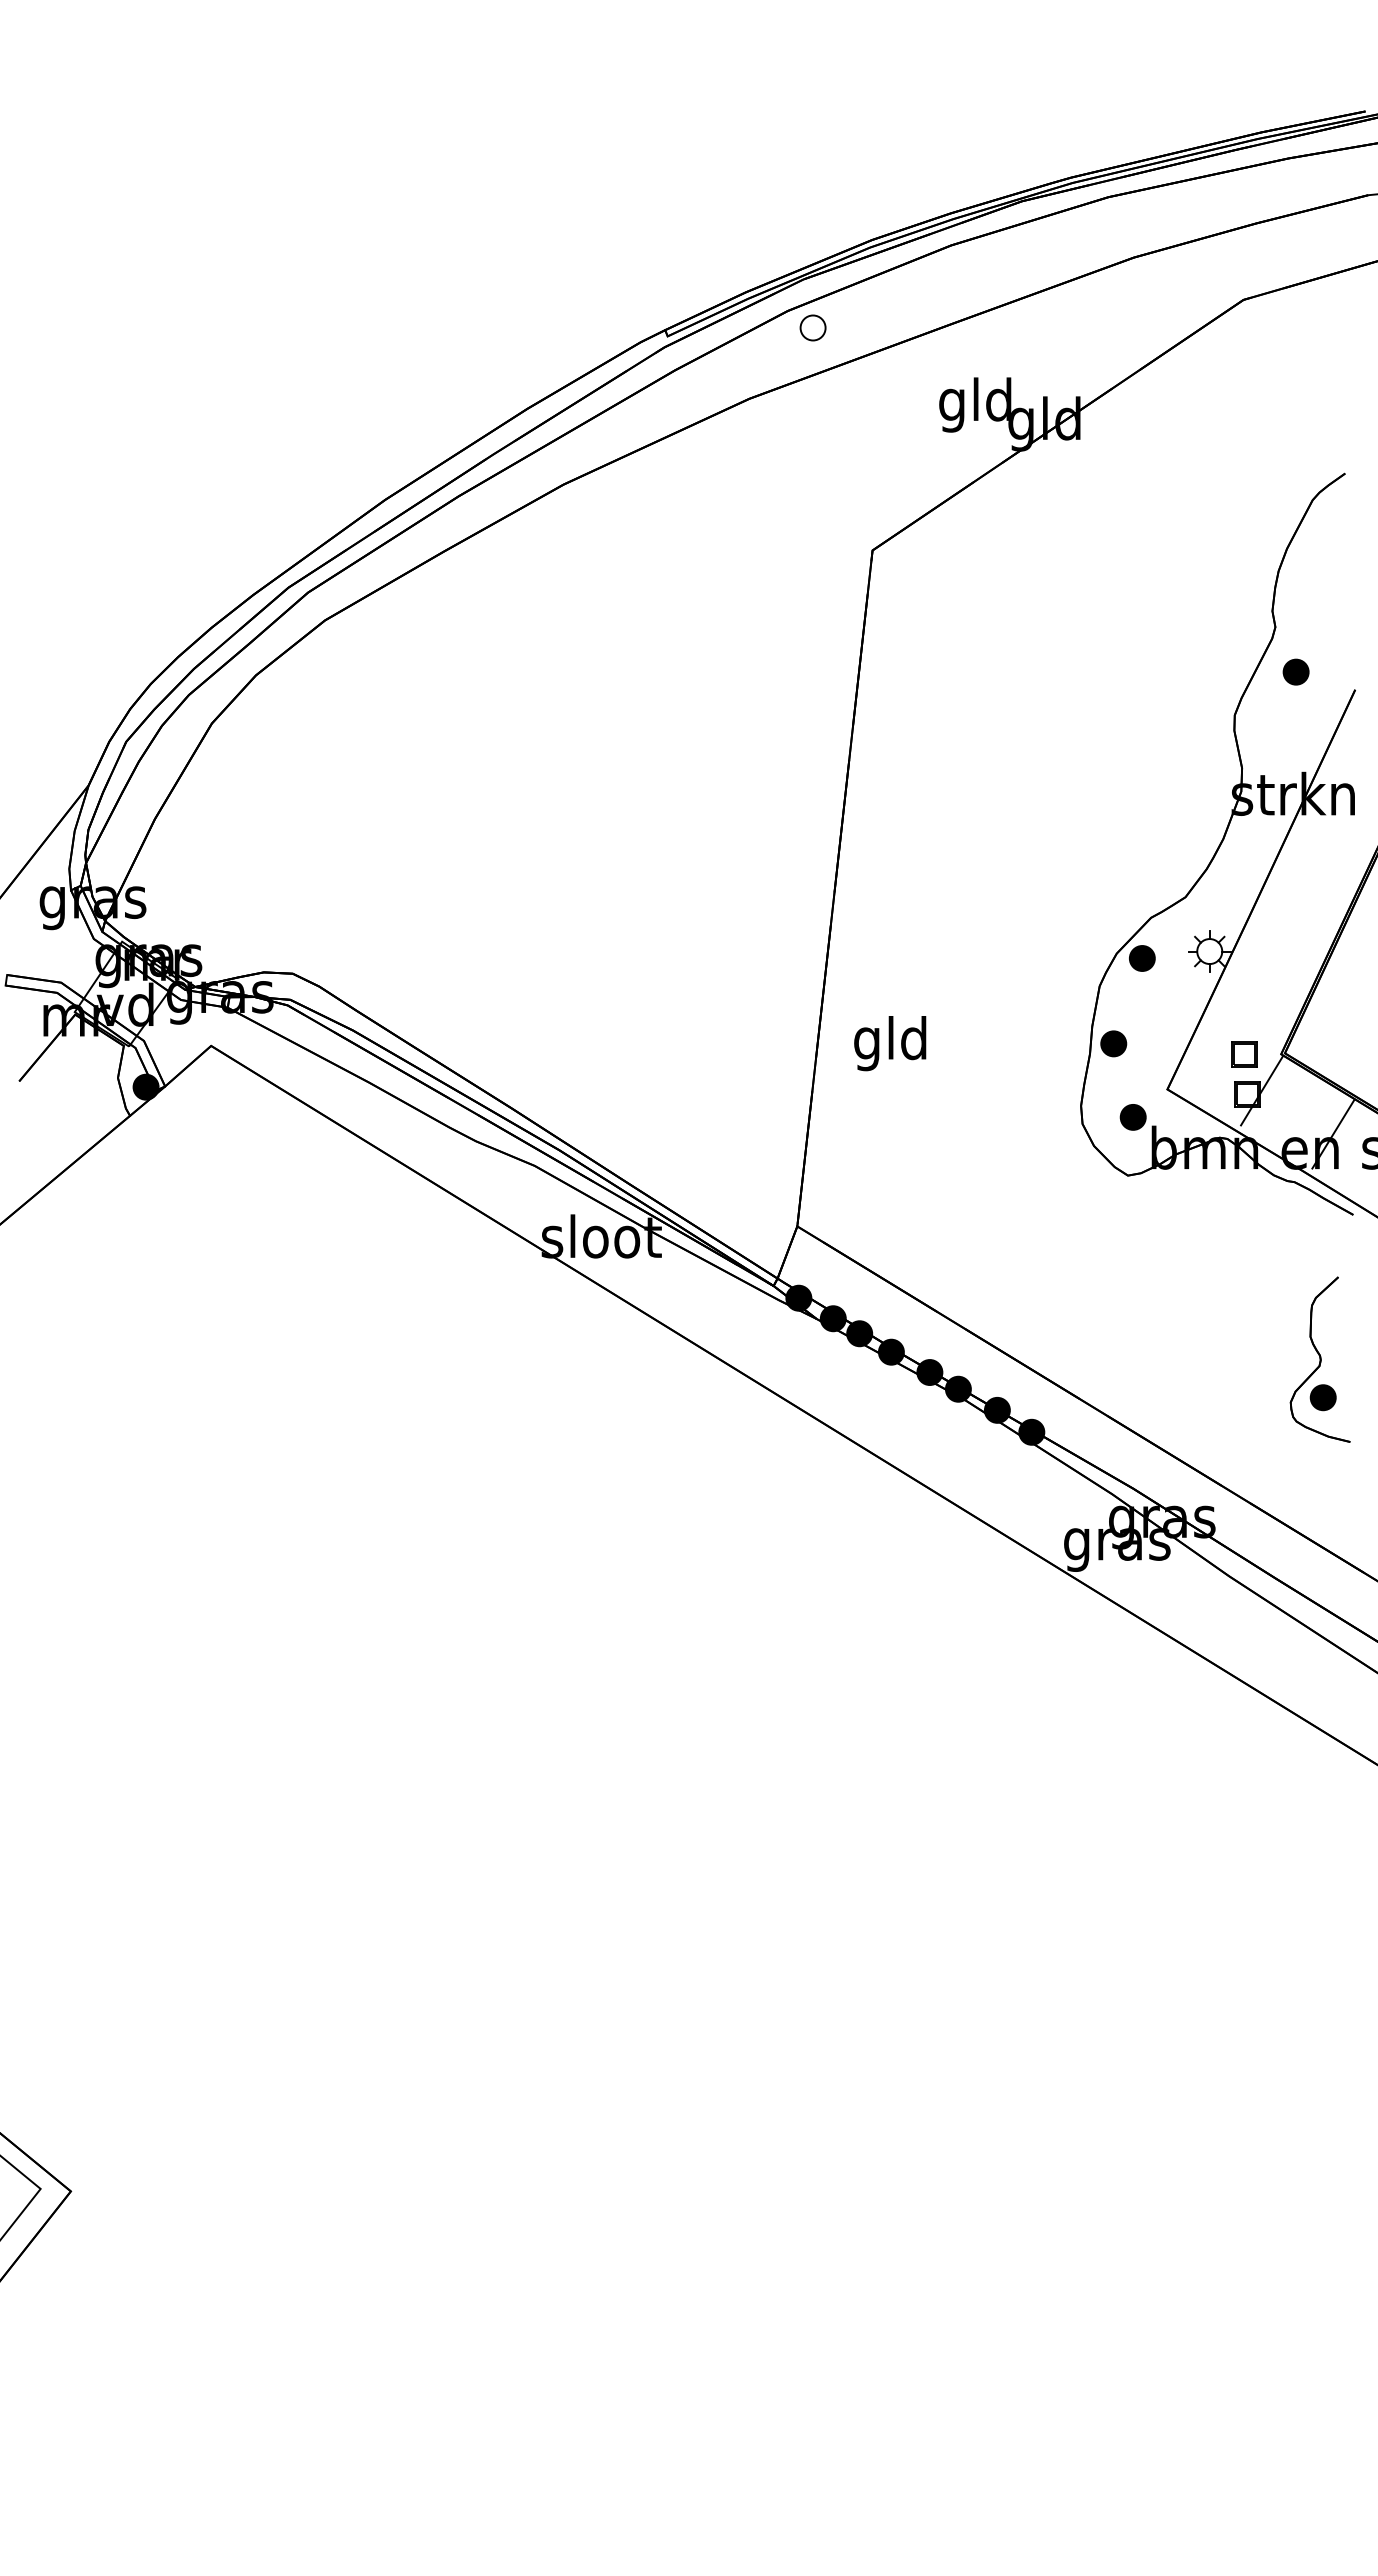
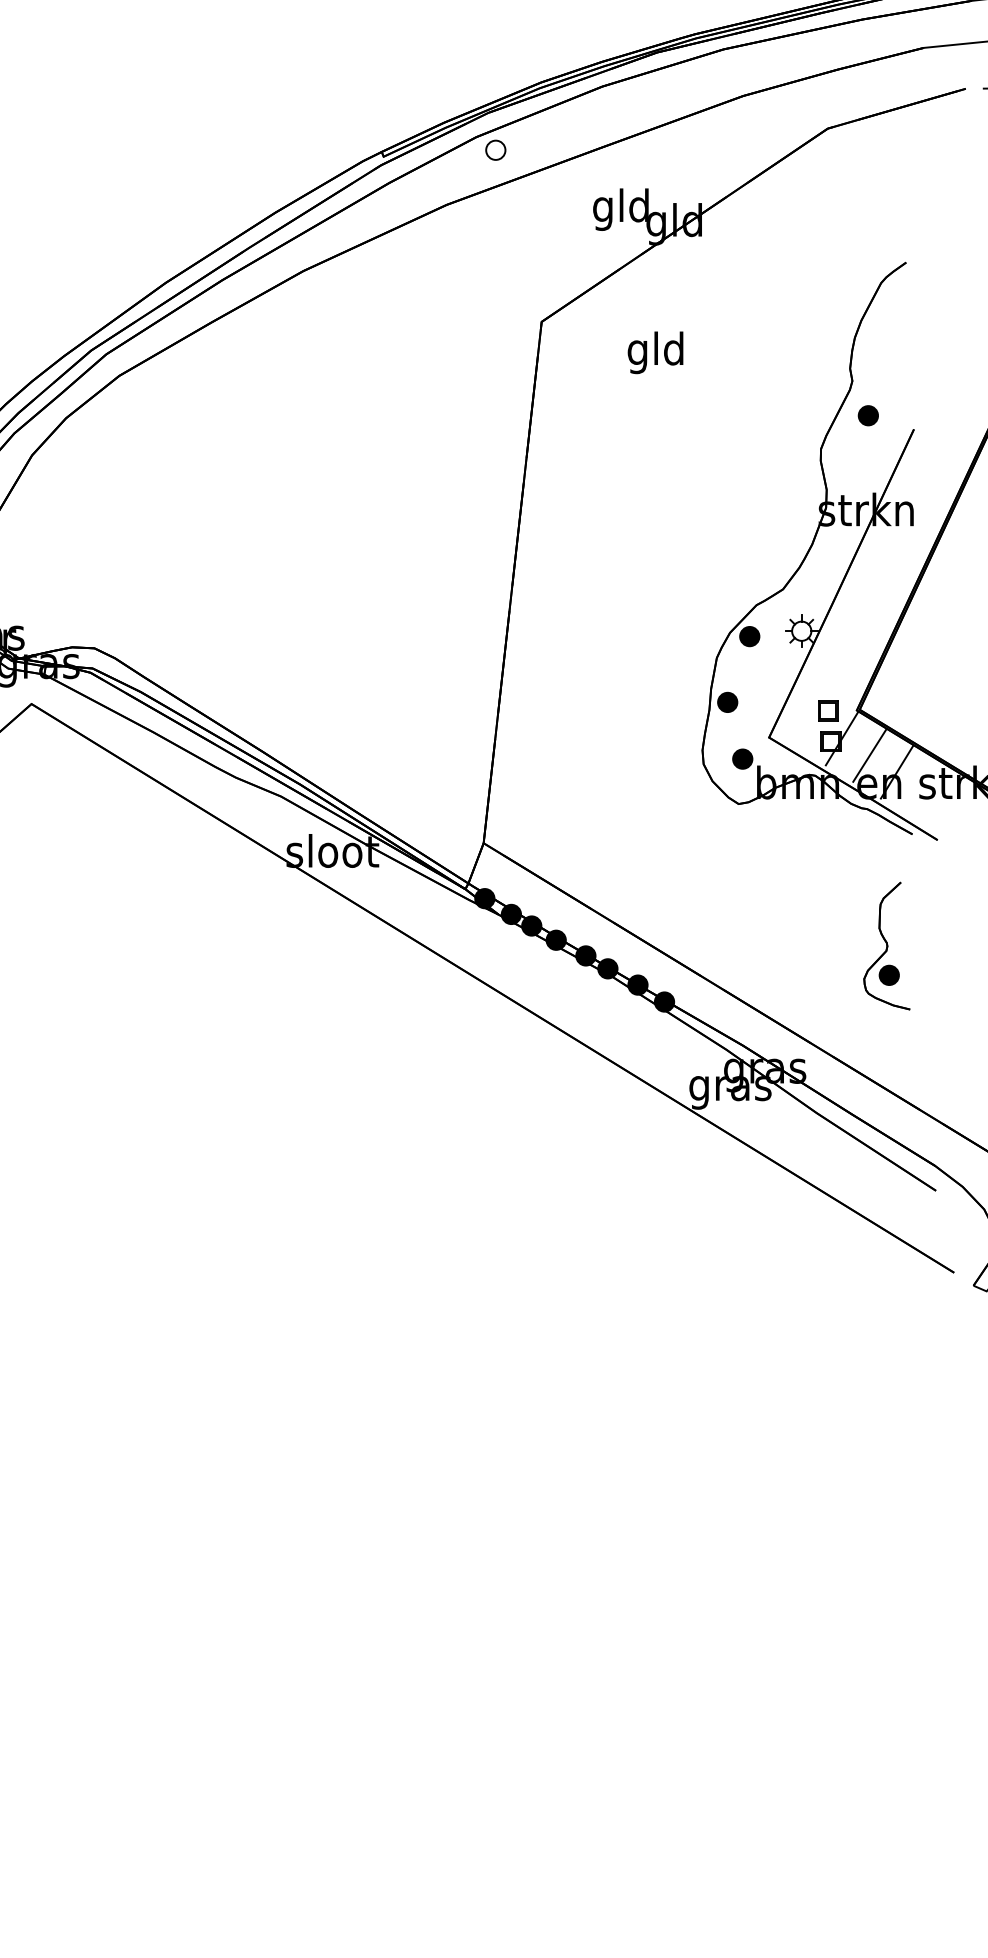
text: (890, 1043) -> (655, 352), moved
line: (1297, 1112) -> (869, 755), added

